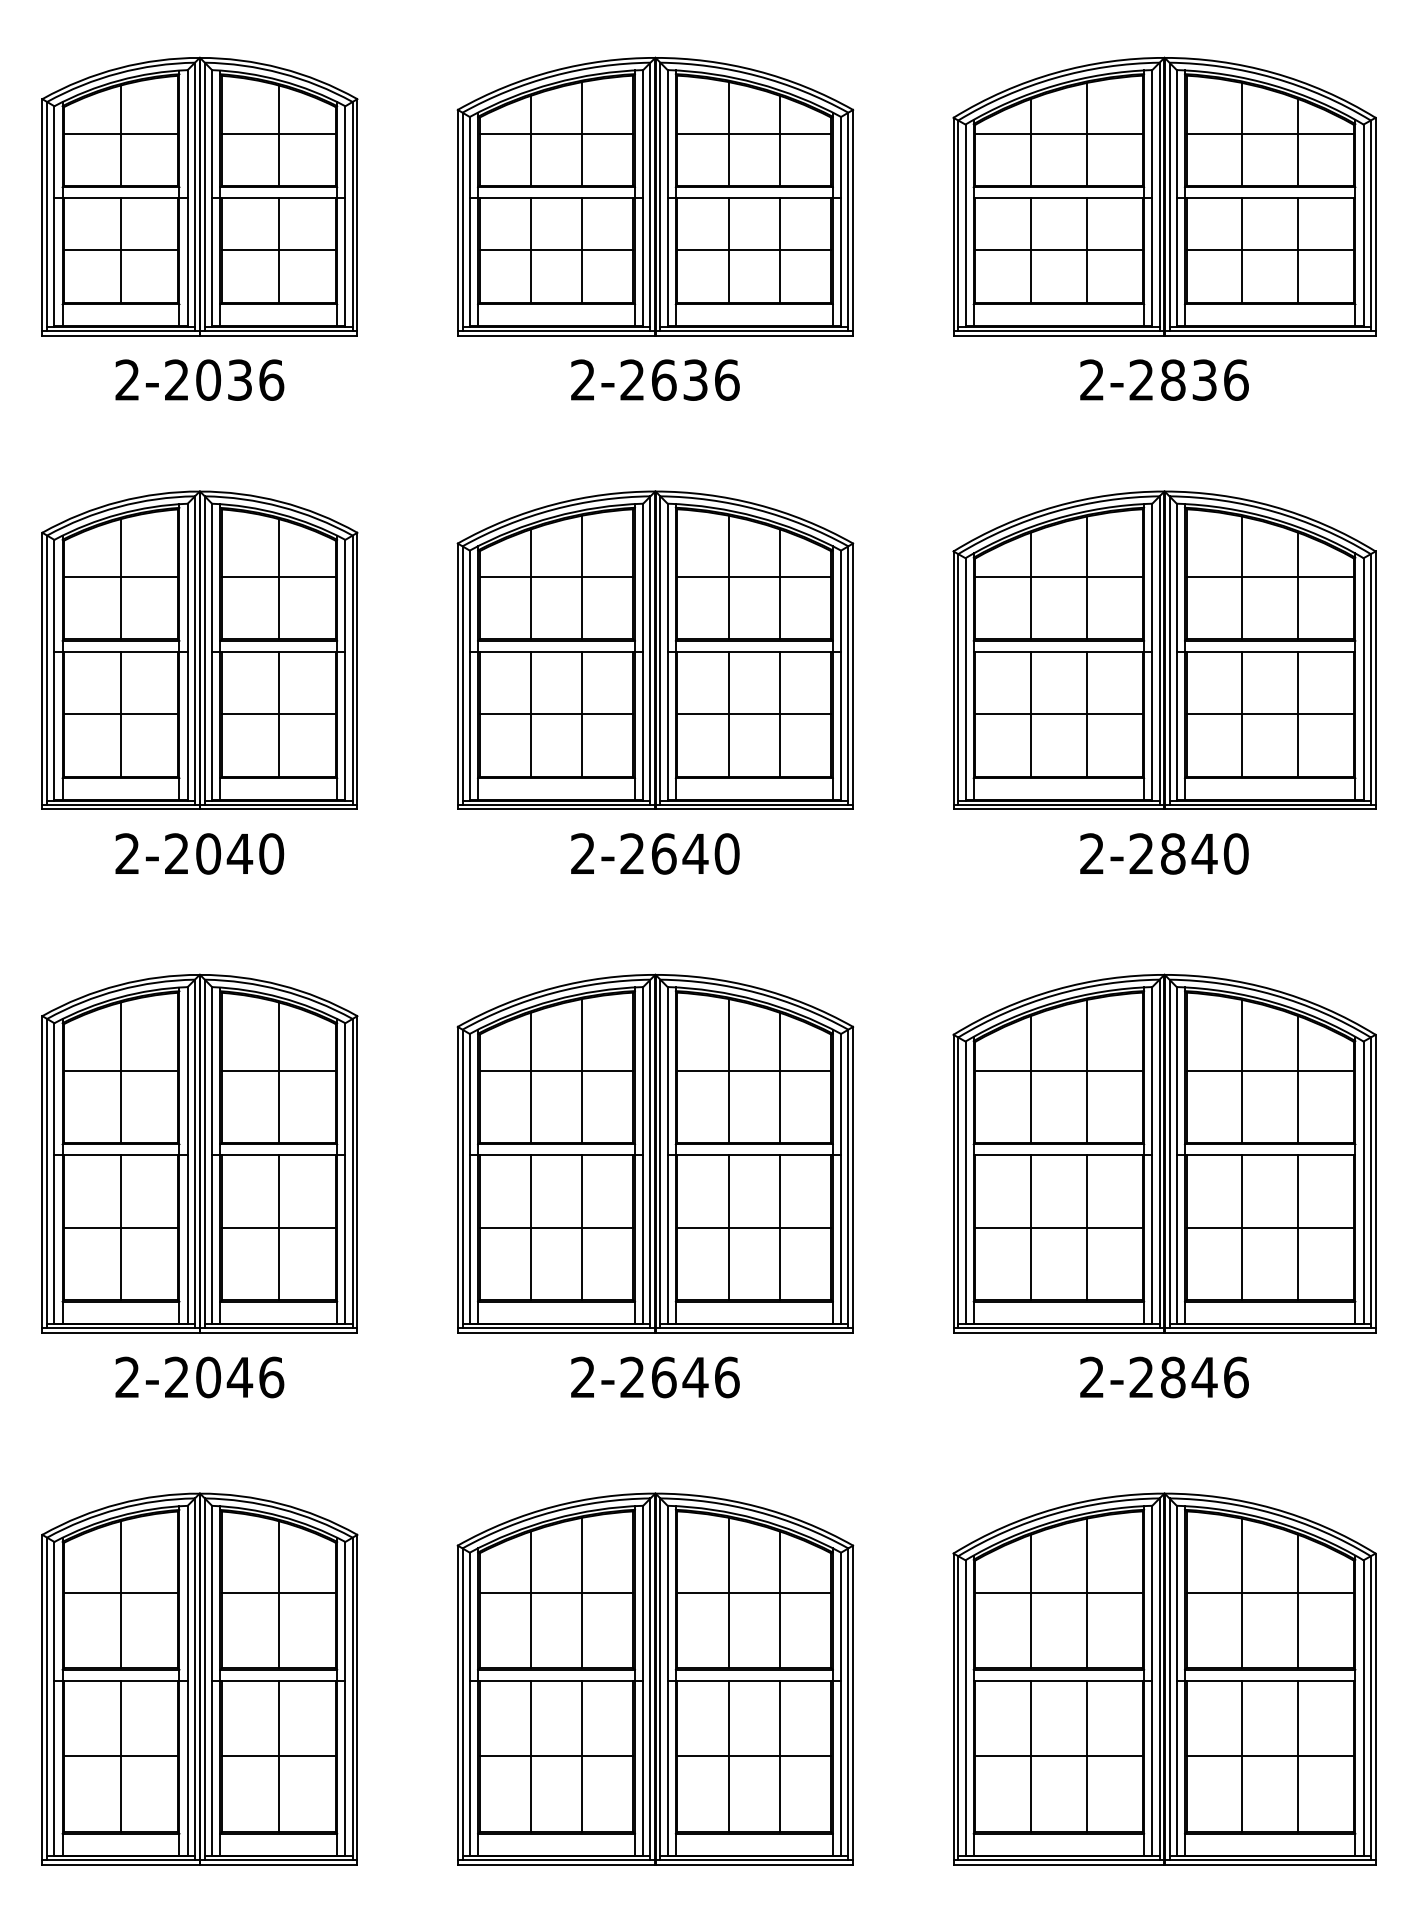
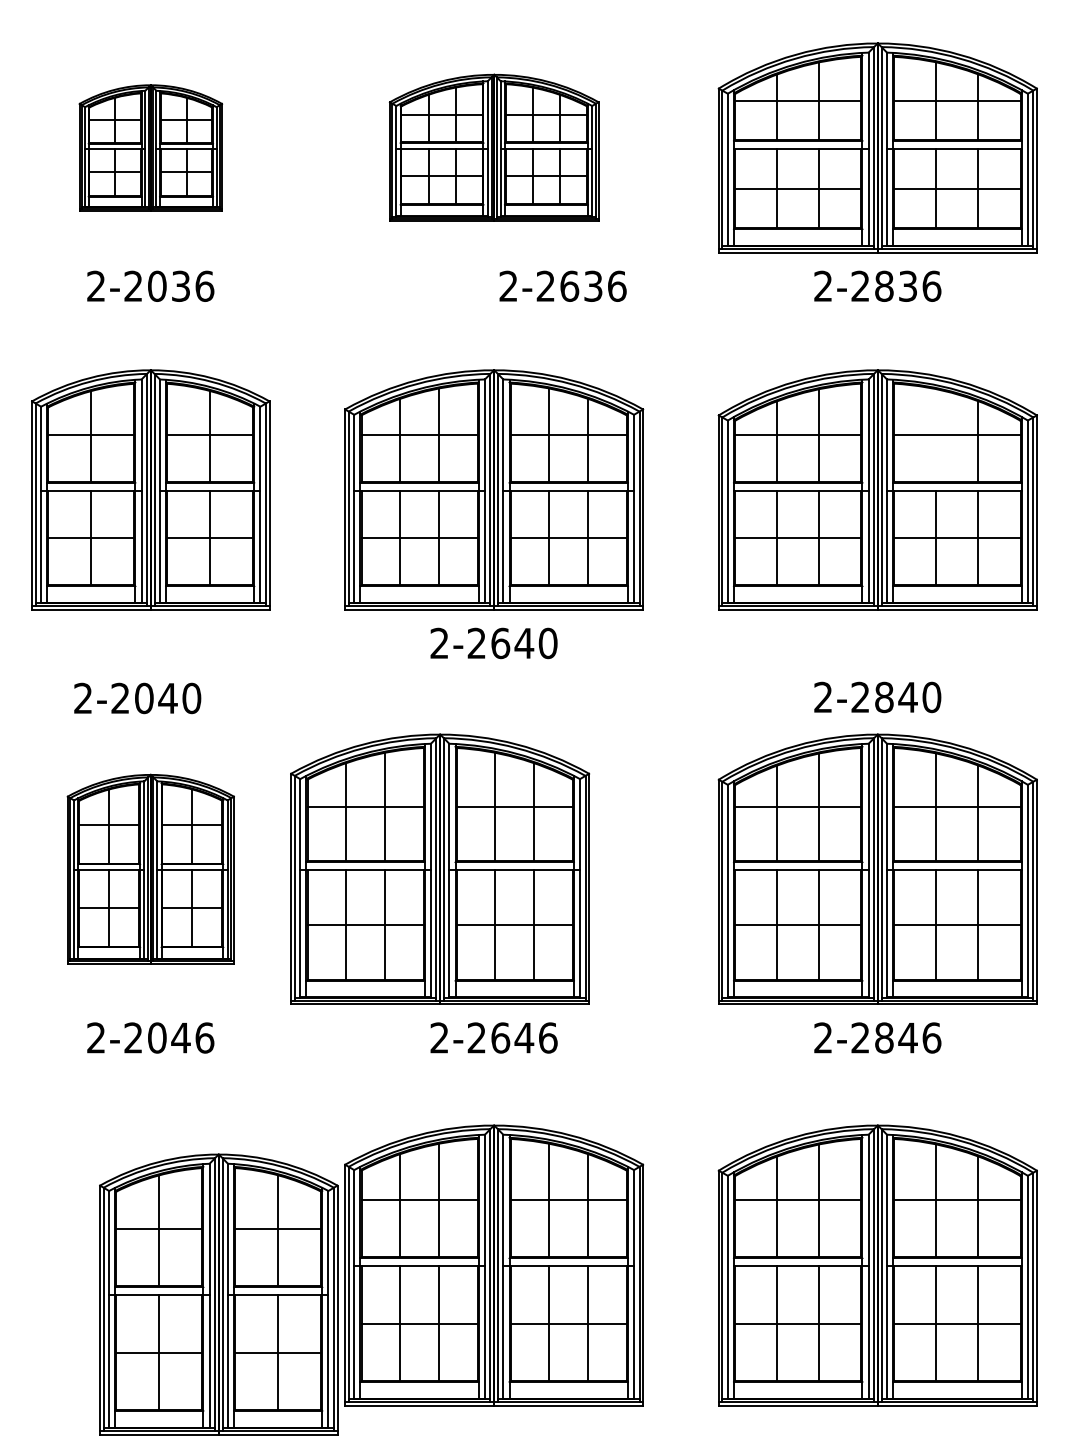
part: (199, 195) -> (150, 147), size x0.6
part: (655, 195) -> (494, 147), size x0.7
text: (654, 379) -> (562, 285), moved
line: (1242, 578) -> (936, 435), removed
text: (199, 854) -> (137, 698), moved
text: (1164, 854) -> (877, 697), moved
part: (199, 1152) -> (150, 868), size x0.7
part: (654, 1152) -> (439, 868), moved
part: (199, 1679) -> (218, 1294), moved

